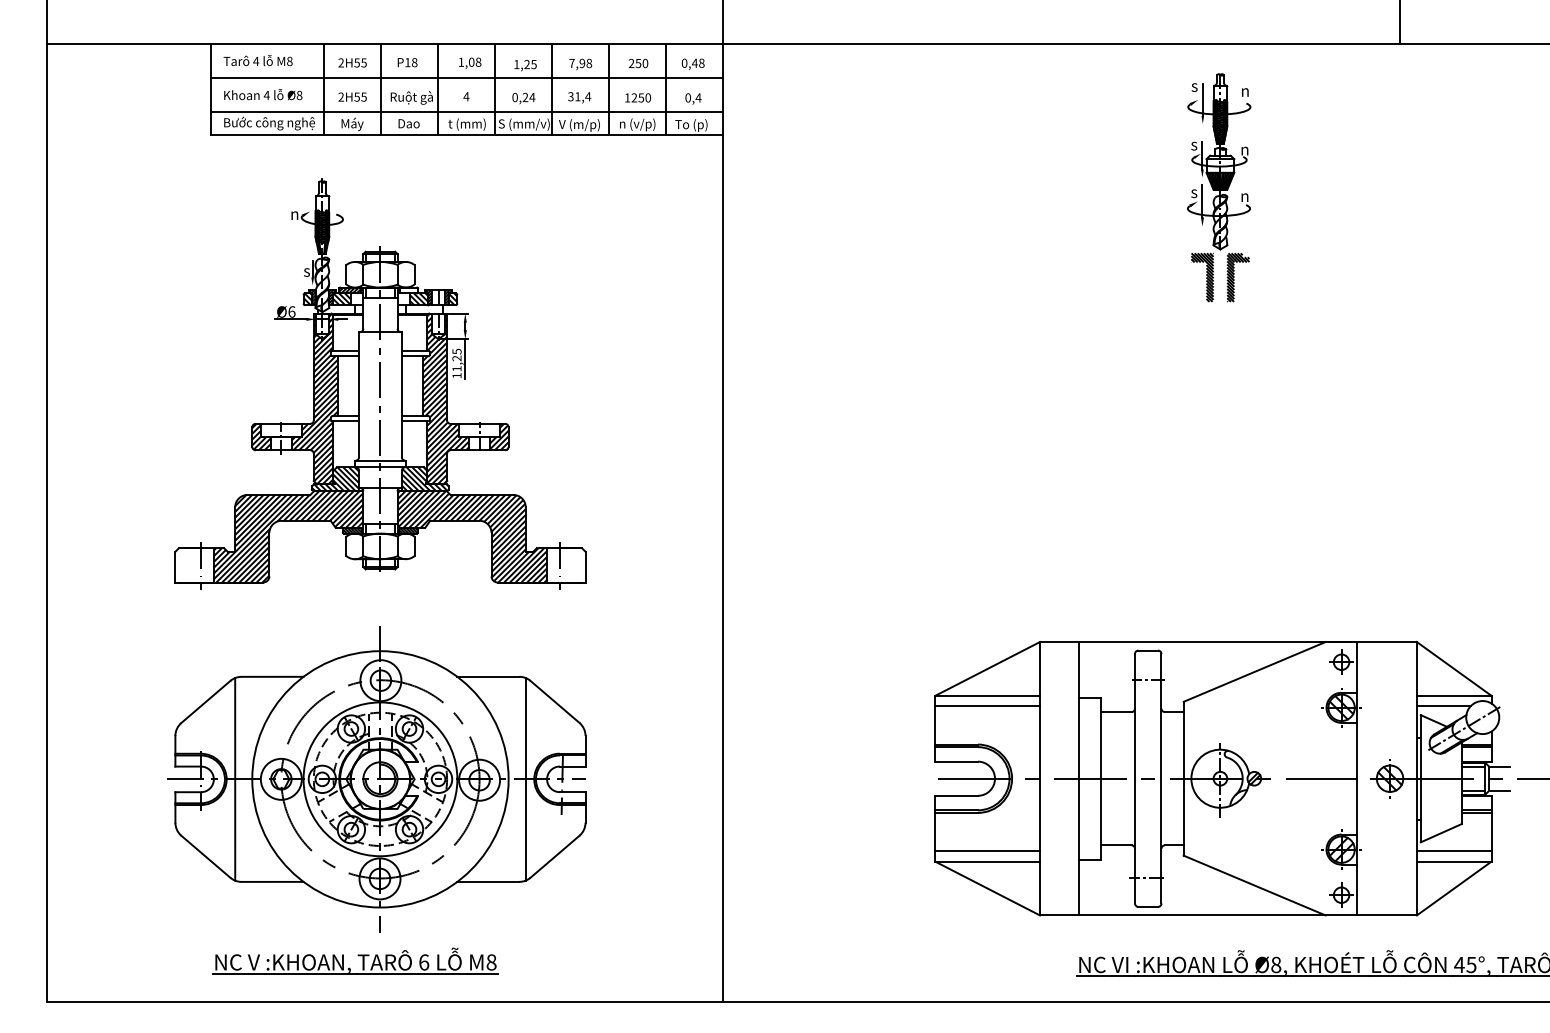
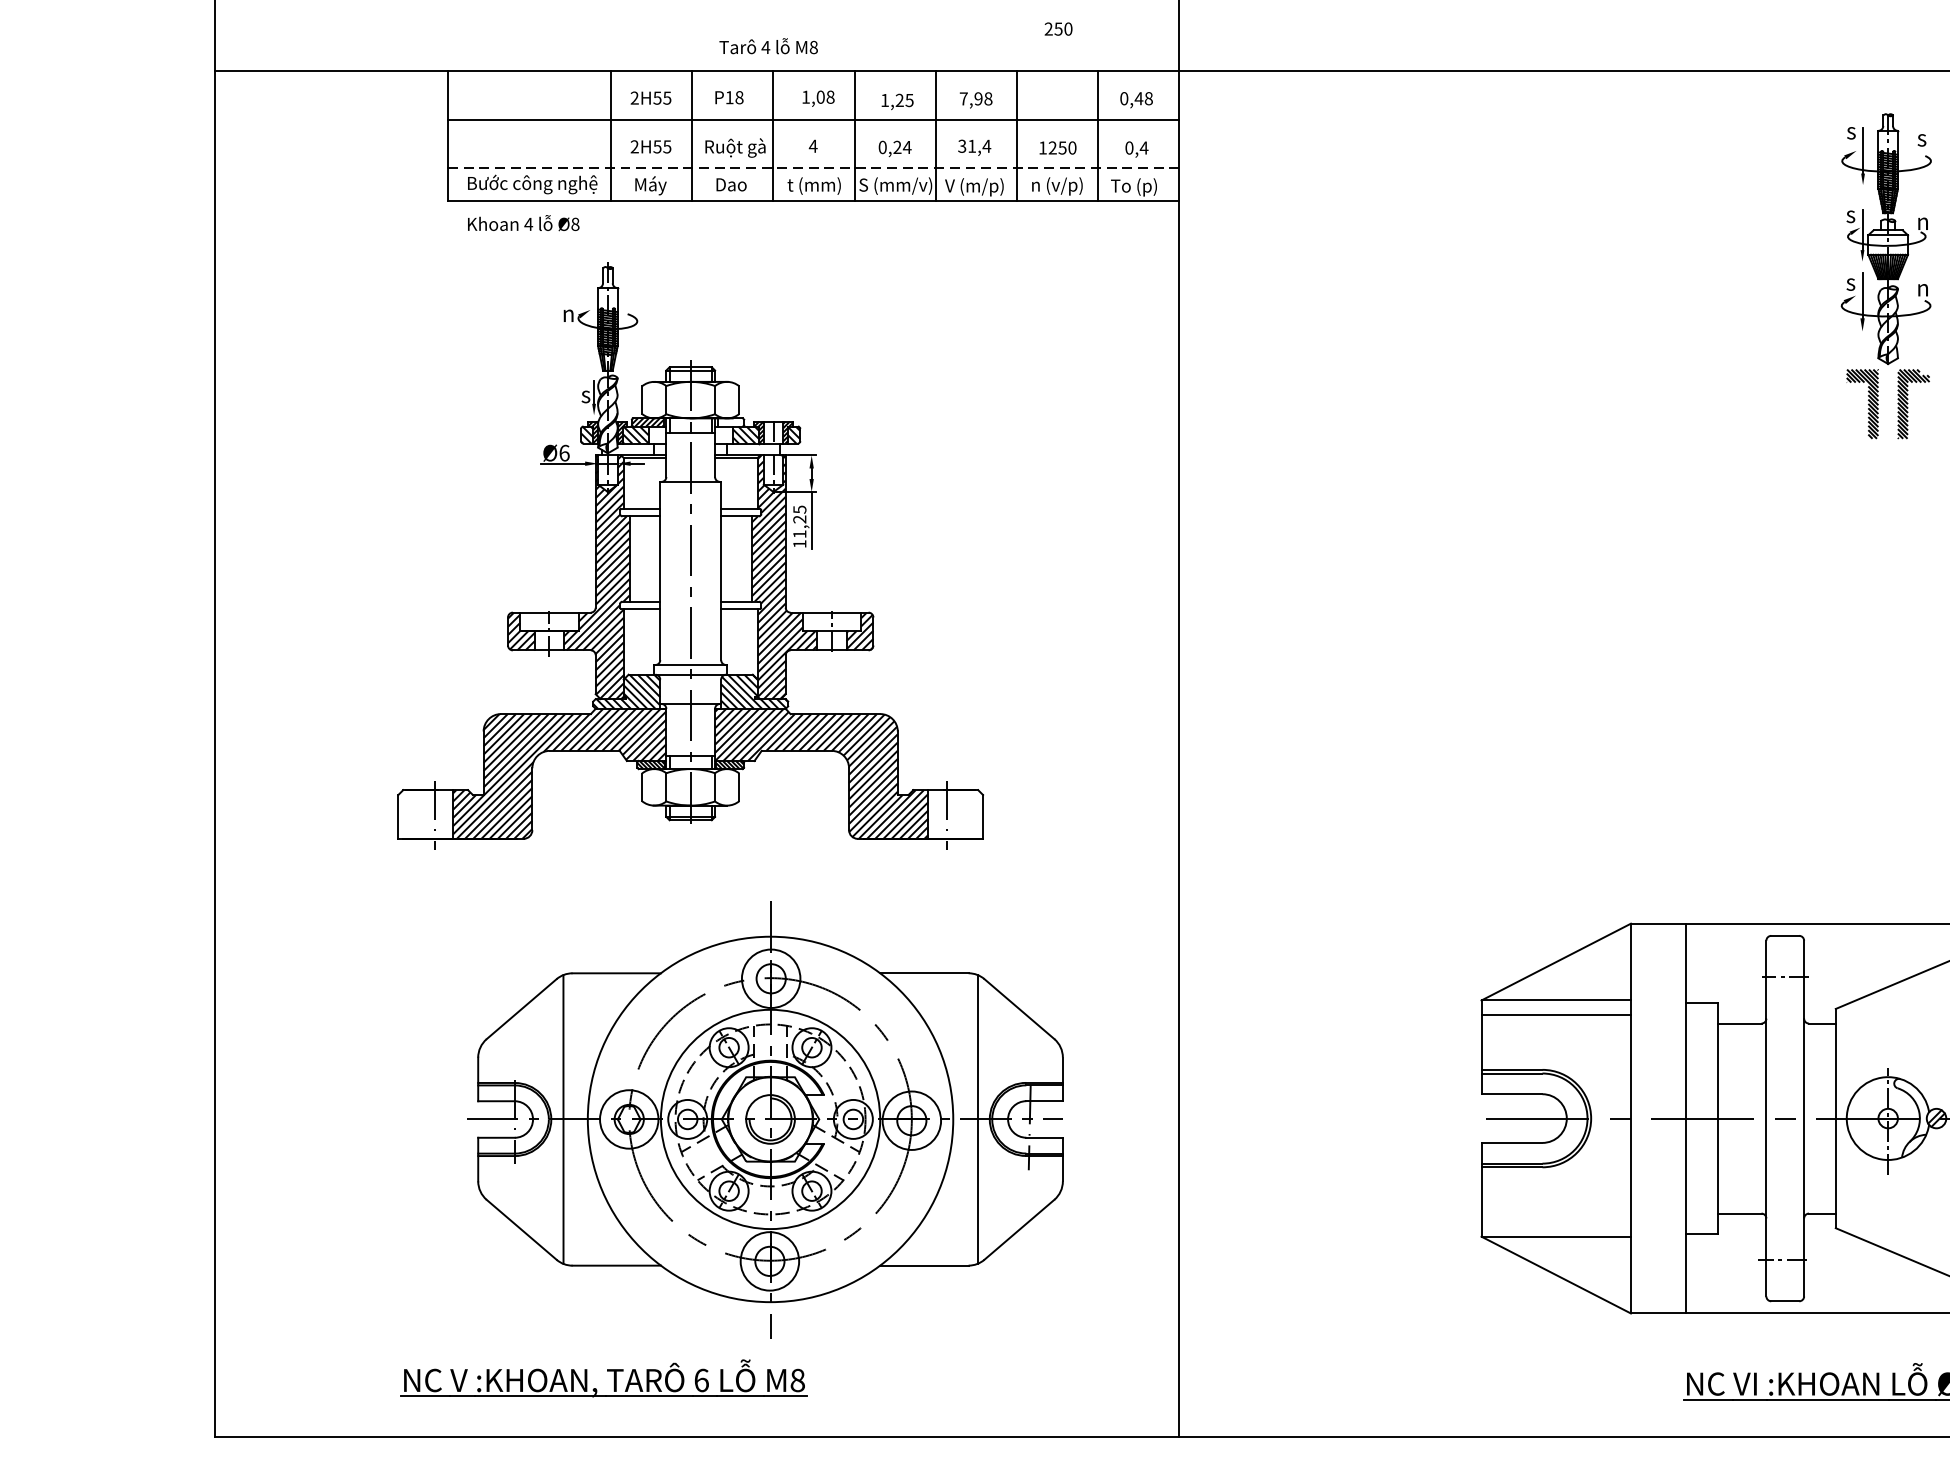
text: (257, 60) -> (767, 46), moved
text: (638, 63) -> (1058, 29), moved
text: (1244, 92) -> (1922, 140), n -> s
text: (263, 94) -> (523, 222), moved
line: (466, 112) -> (813, 168), solid -> dashed
part: (376, 779) -> (764, 1119), moved
line: (987, 851) -> (1556, 1222), removed
part: (355, 960) -> (603, 1377), moved

